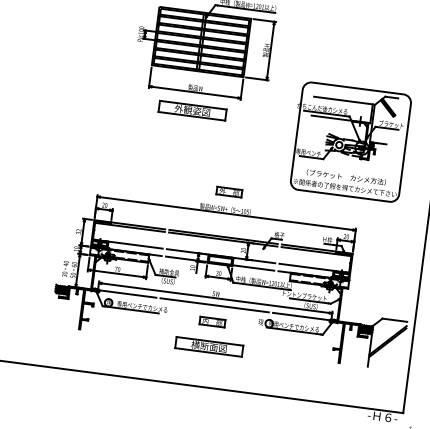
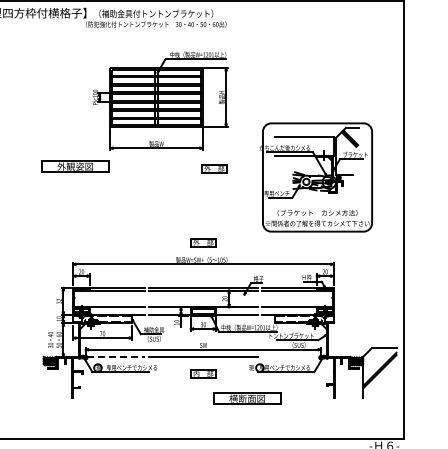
part: (192, 110) -> (75, 166), moved
part: (249, 119) -> (214, 168), added
line: (127, 293) -> (115, 356), solid -> dashed
line: (301, 316) -> (290, 356), removed
part: (209, 346) -> (247, 398), moved

